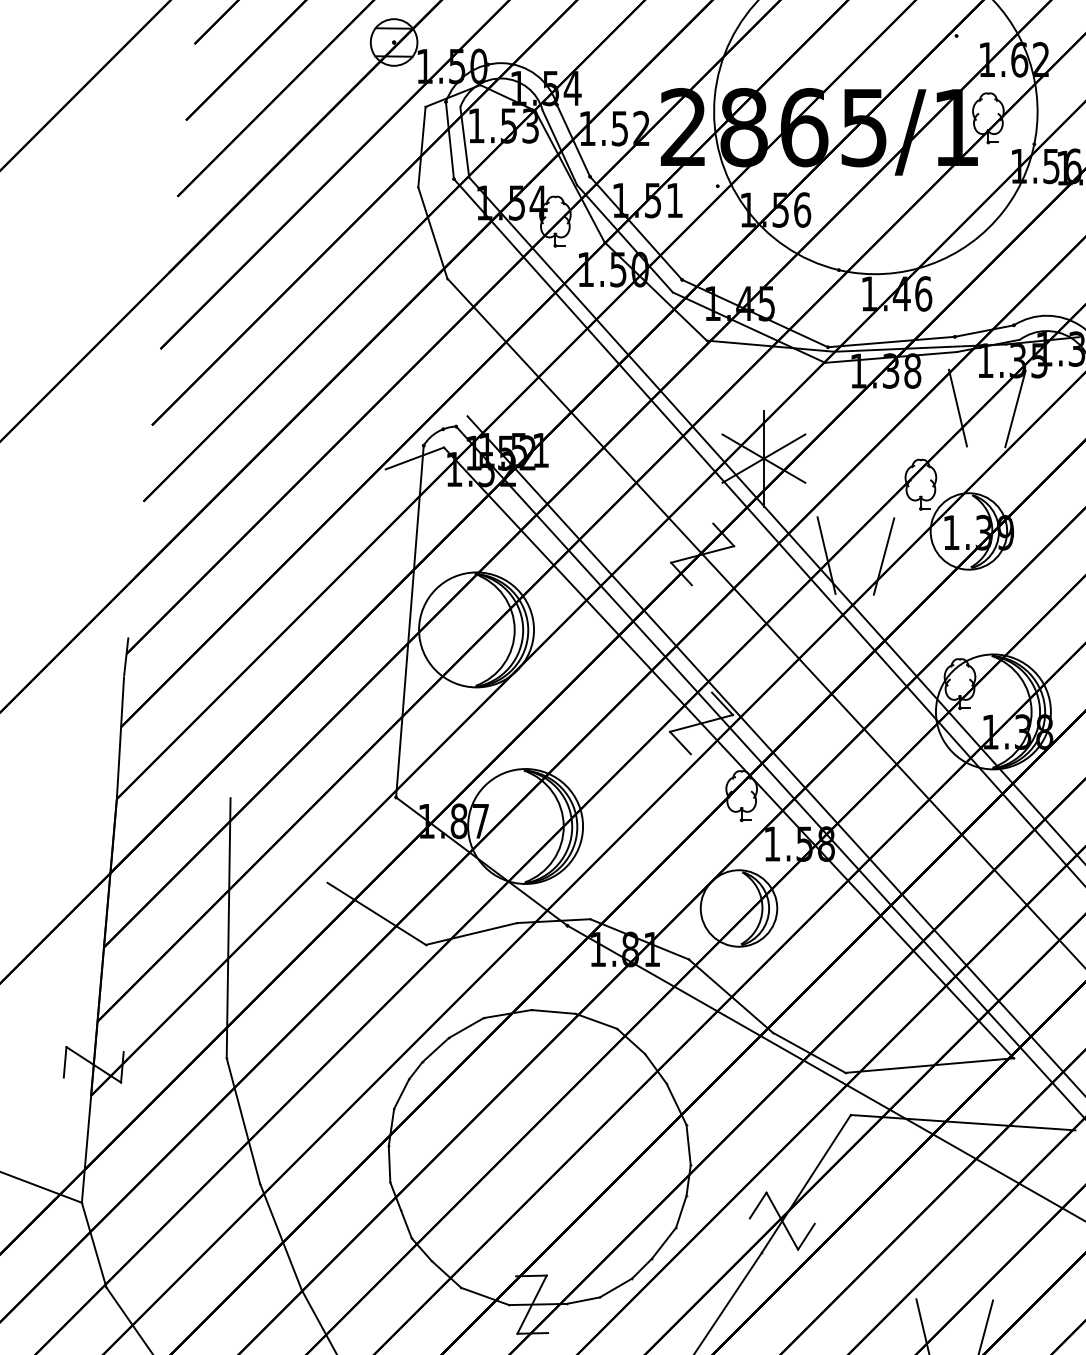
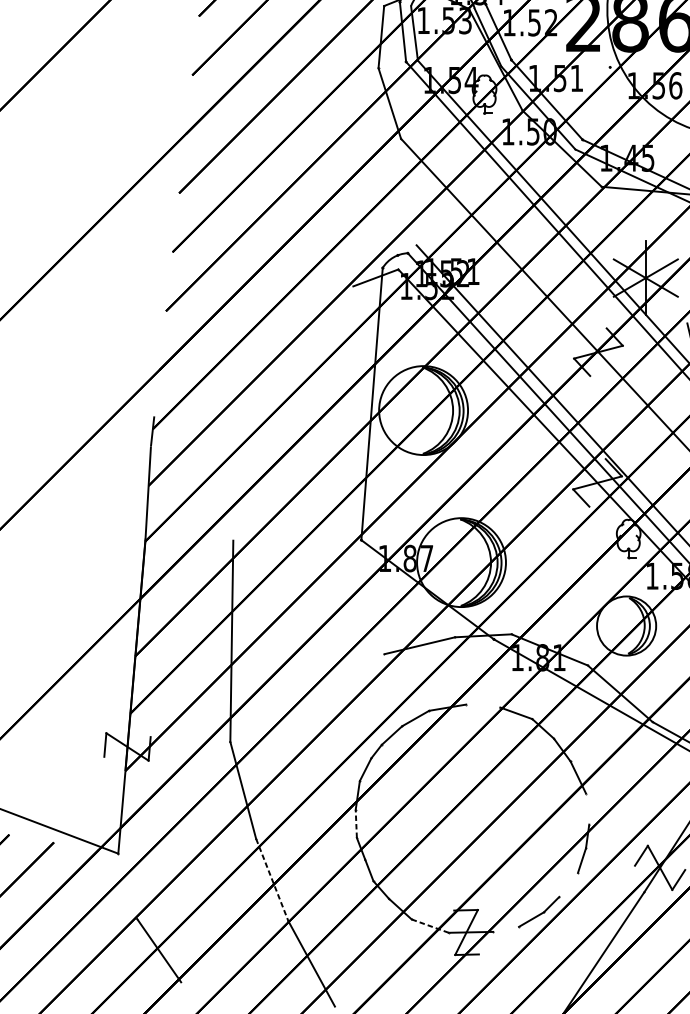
line: (376, 913) -> (346, 629), removed
line: (553, 1011) -> (483, 705), removed
line: (688, 1144) -> (587, 808), removed
line: (389, 1163) -> (356, 823), solid -> dashed
line: (281, 1237) -> (272, 880), solid -> dashed
line: (664, 1242) -> (568, 884), removed
line: (93, 1244) -> (127, 885), removed
line: (484, 1296) -> (429, 926), solid -> dashed
line: (582, 1300) -> (505, 929), removed

